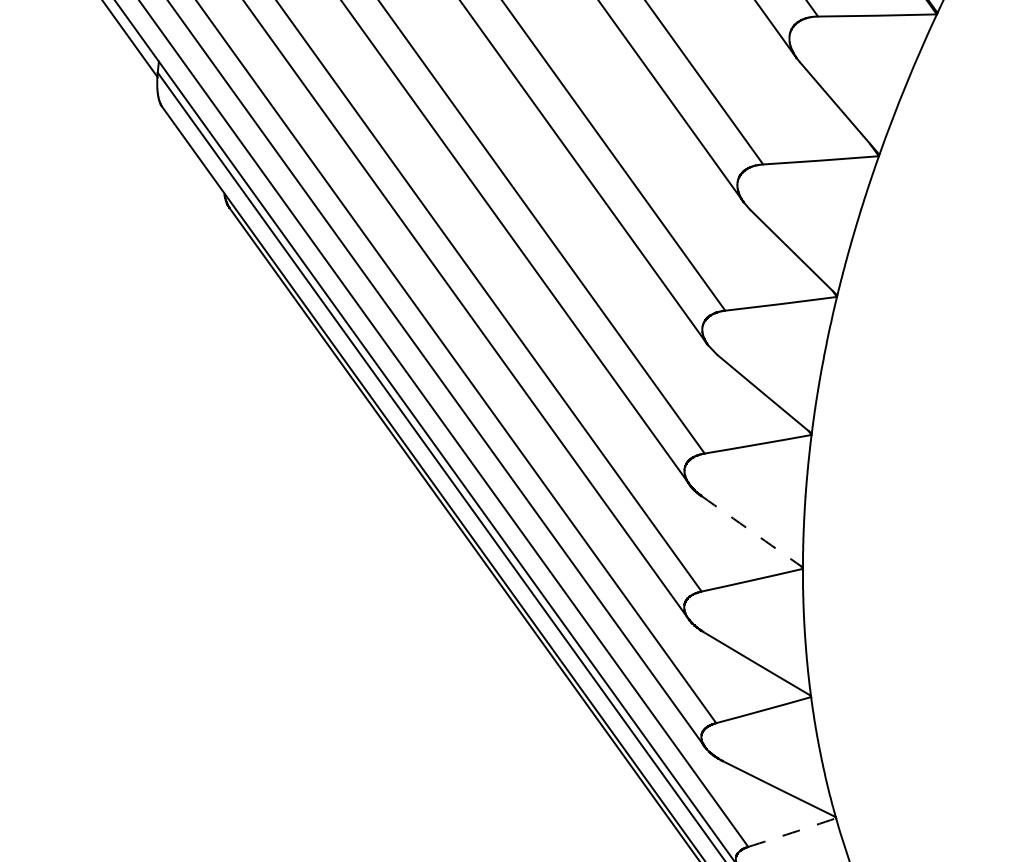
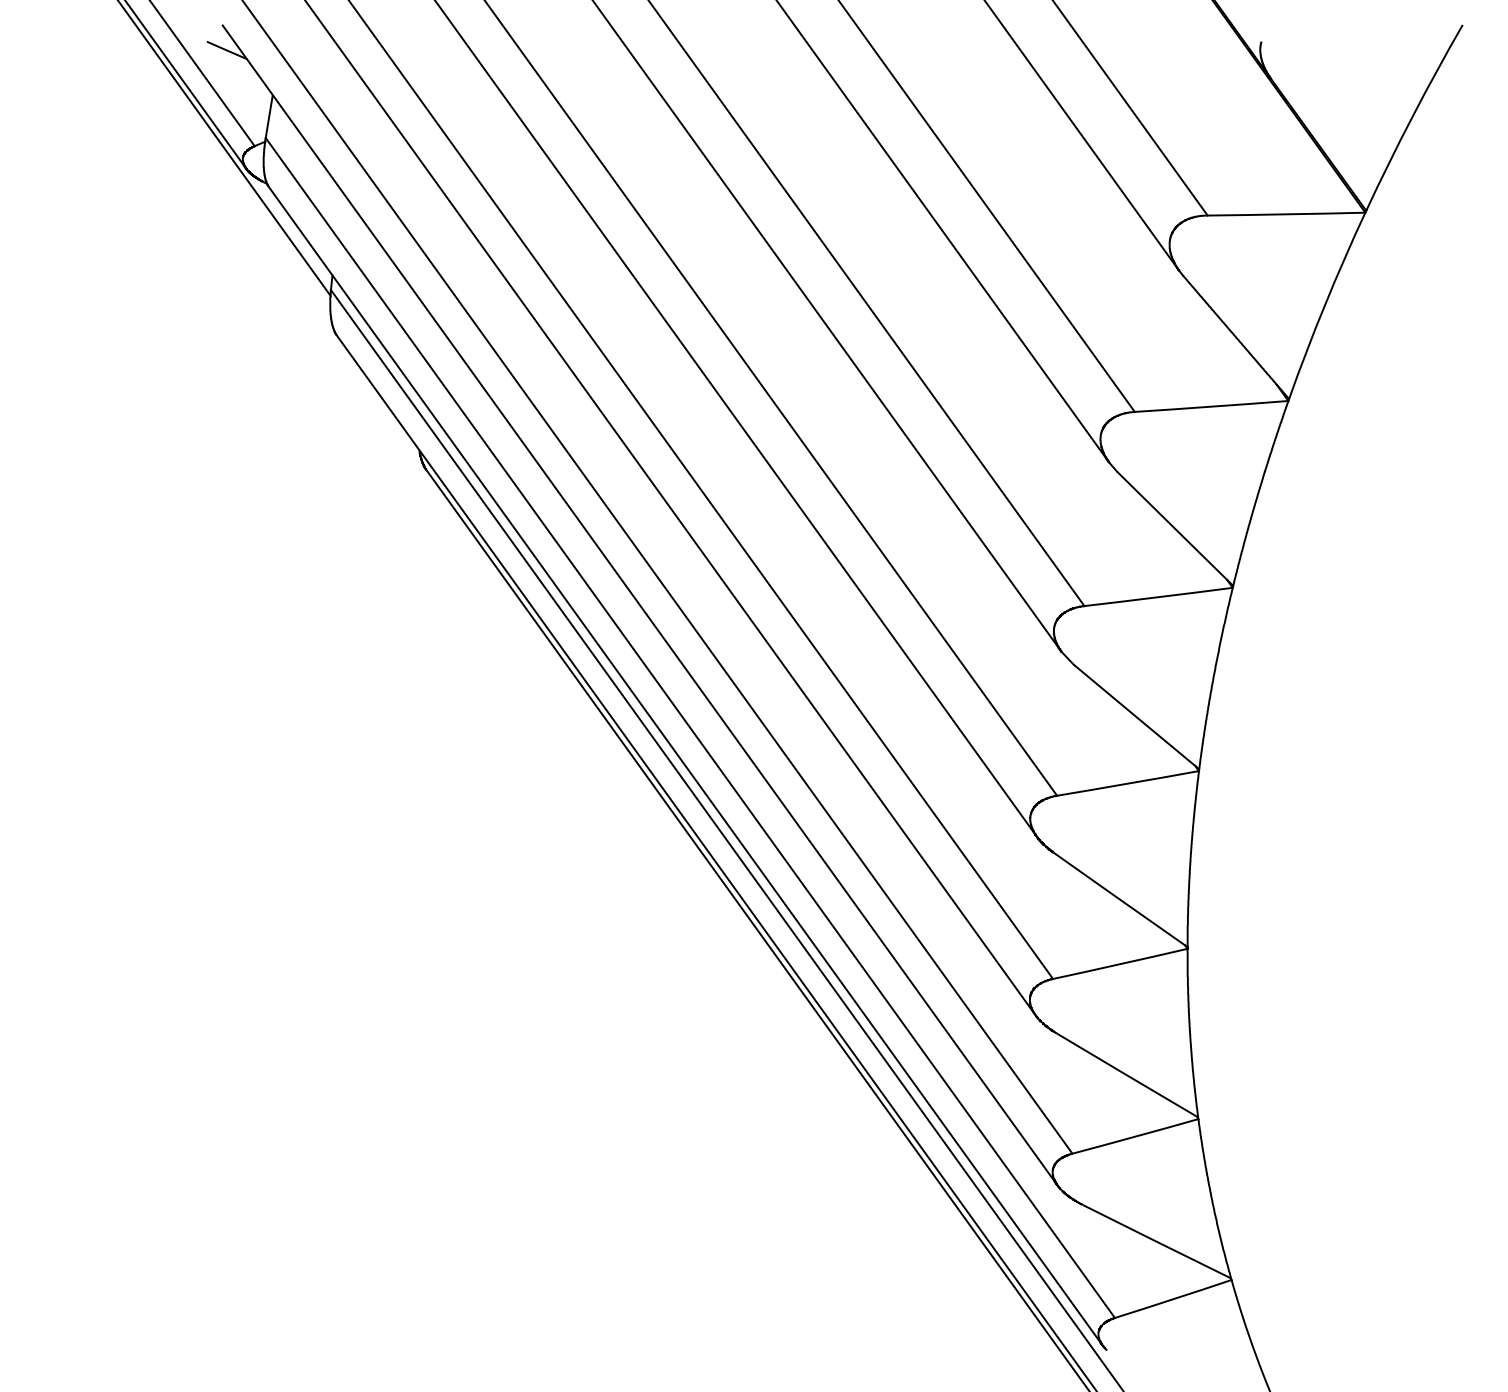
arc: (752, 531) -> (1120, 899), dashed -> solid
arc: (792, 832) -> (1173, 1299), dashed -> solid

